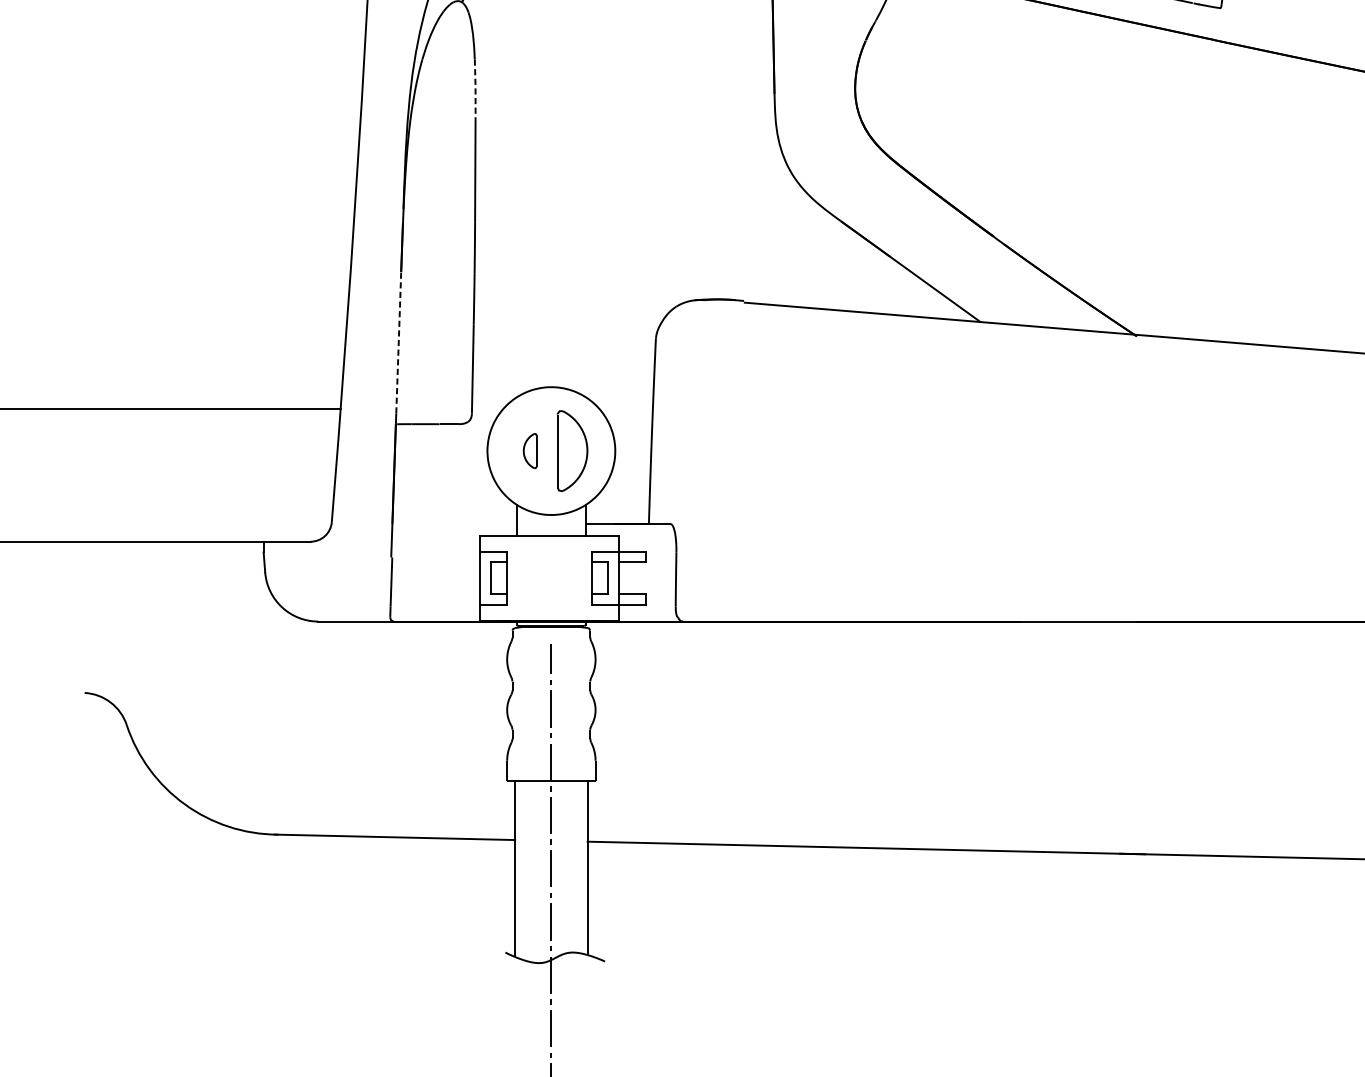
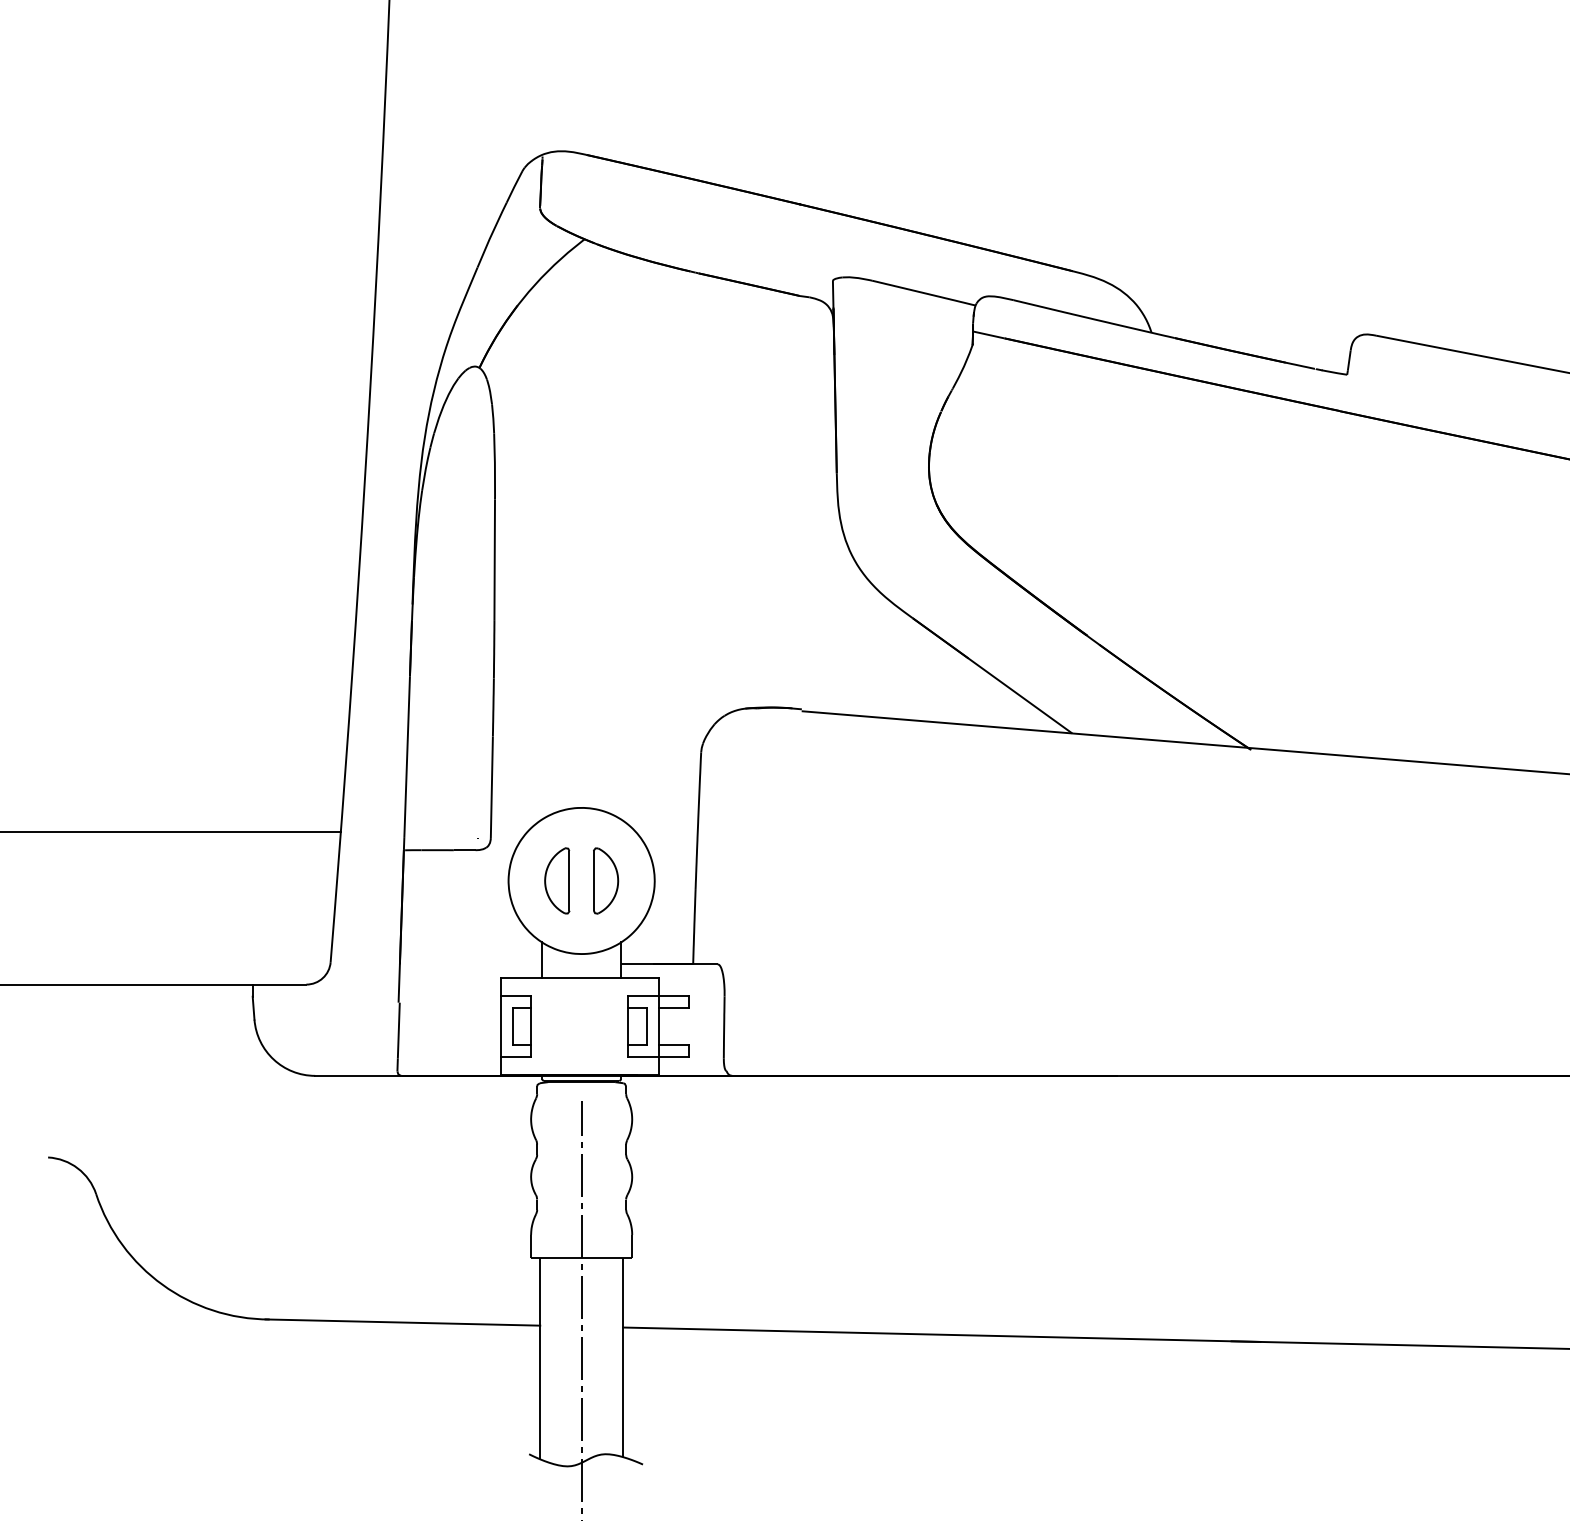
line: (475, 88) -> (494, 466), dashed -> solid
line: (399, 343) -> (407, 757), dashed -> solid
part: (530, 450) -> (557, 880), size x1.67
part: (573, 450) -> (606, 880), size x0.71

